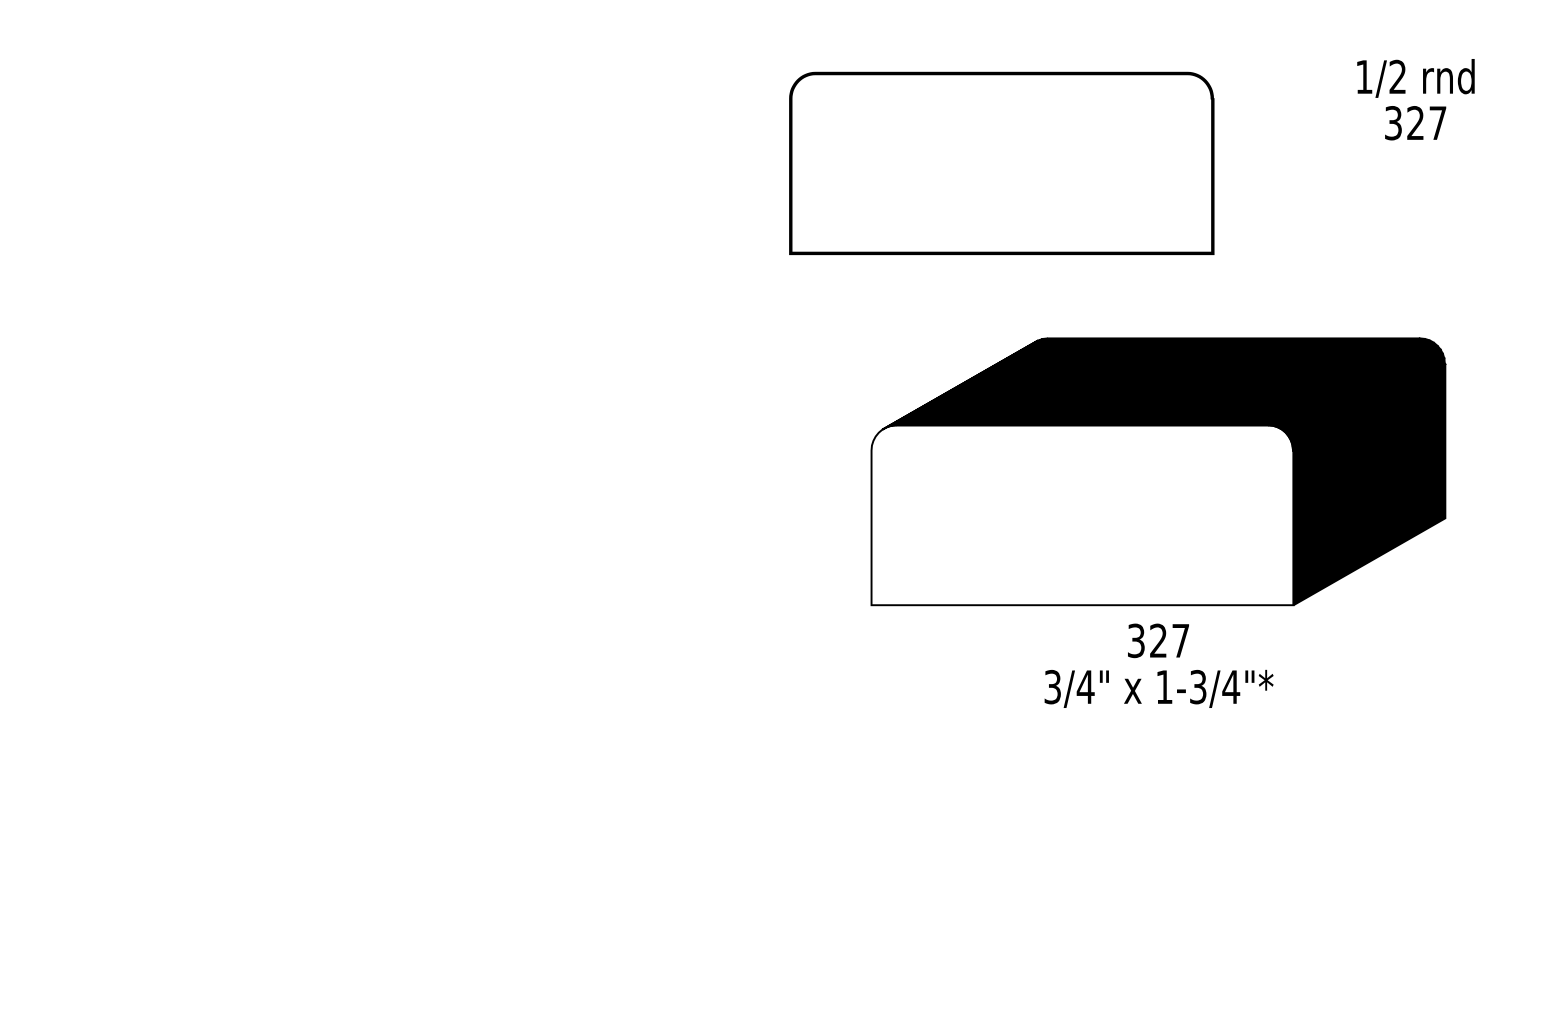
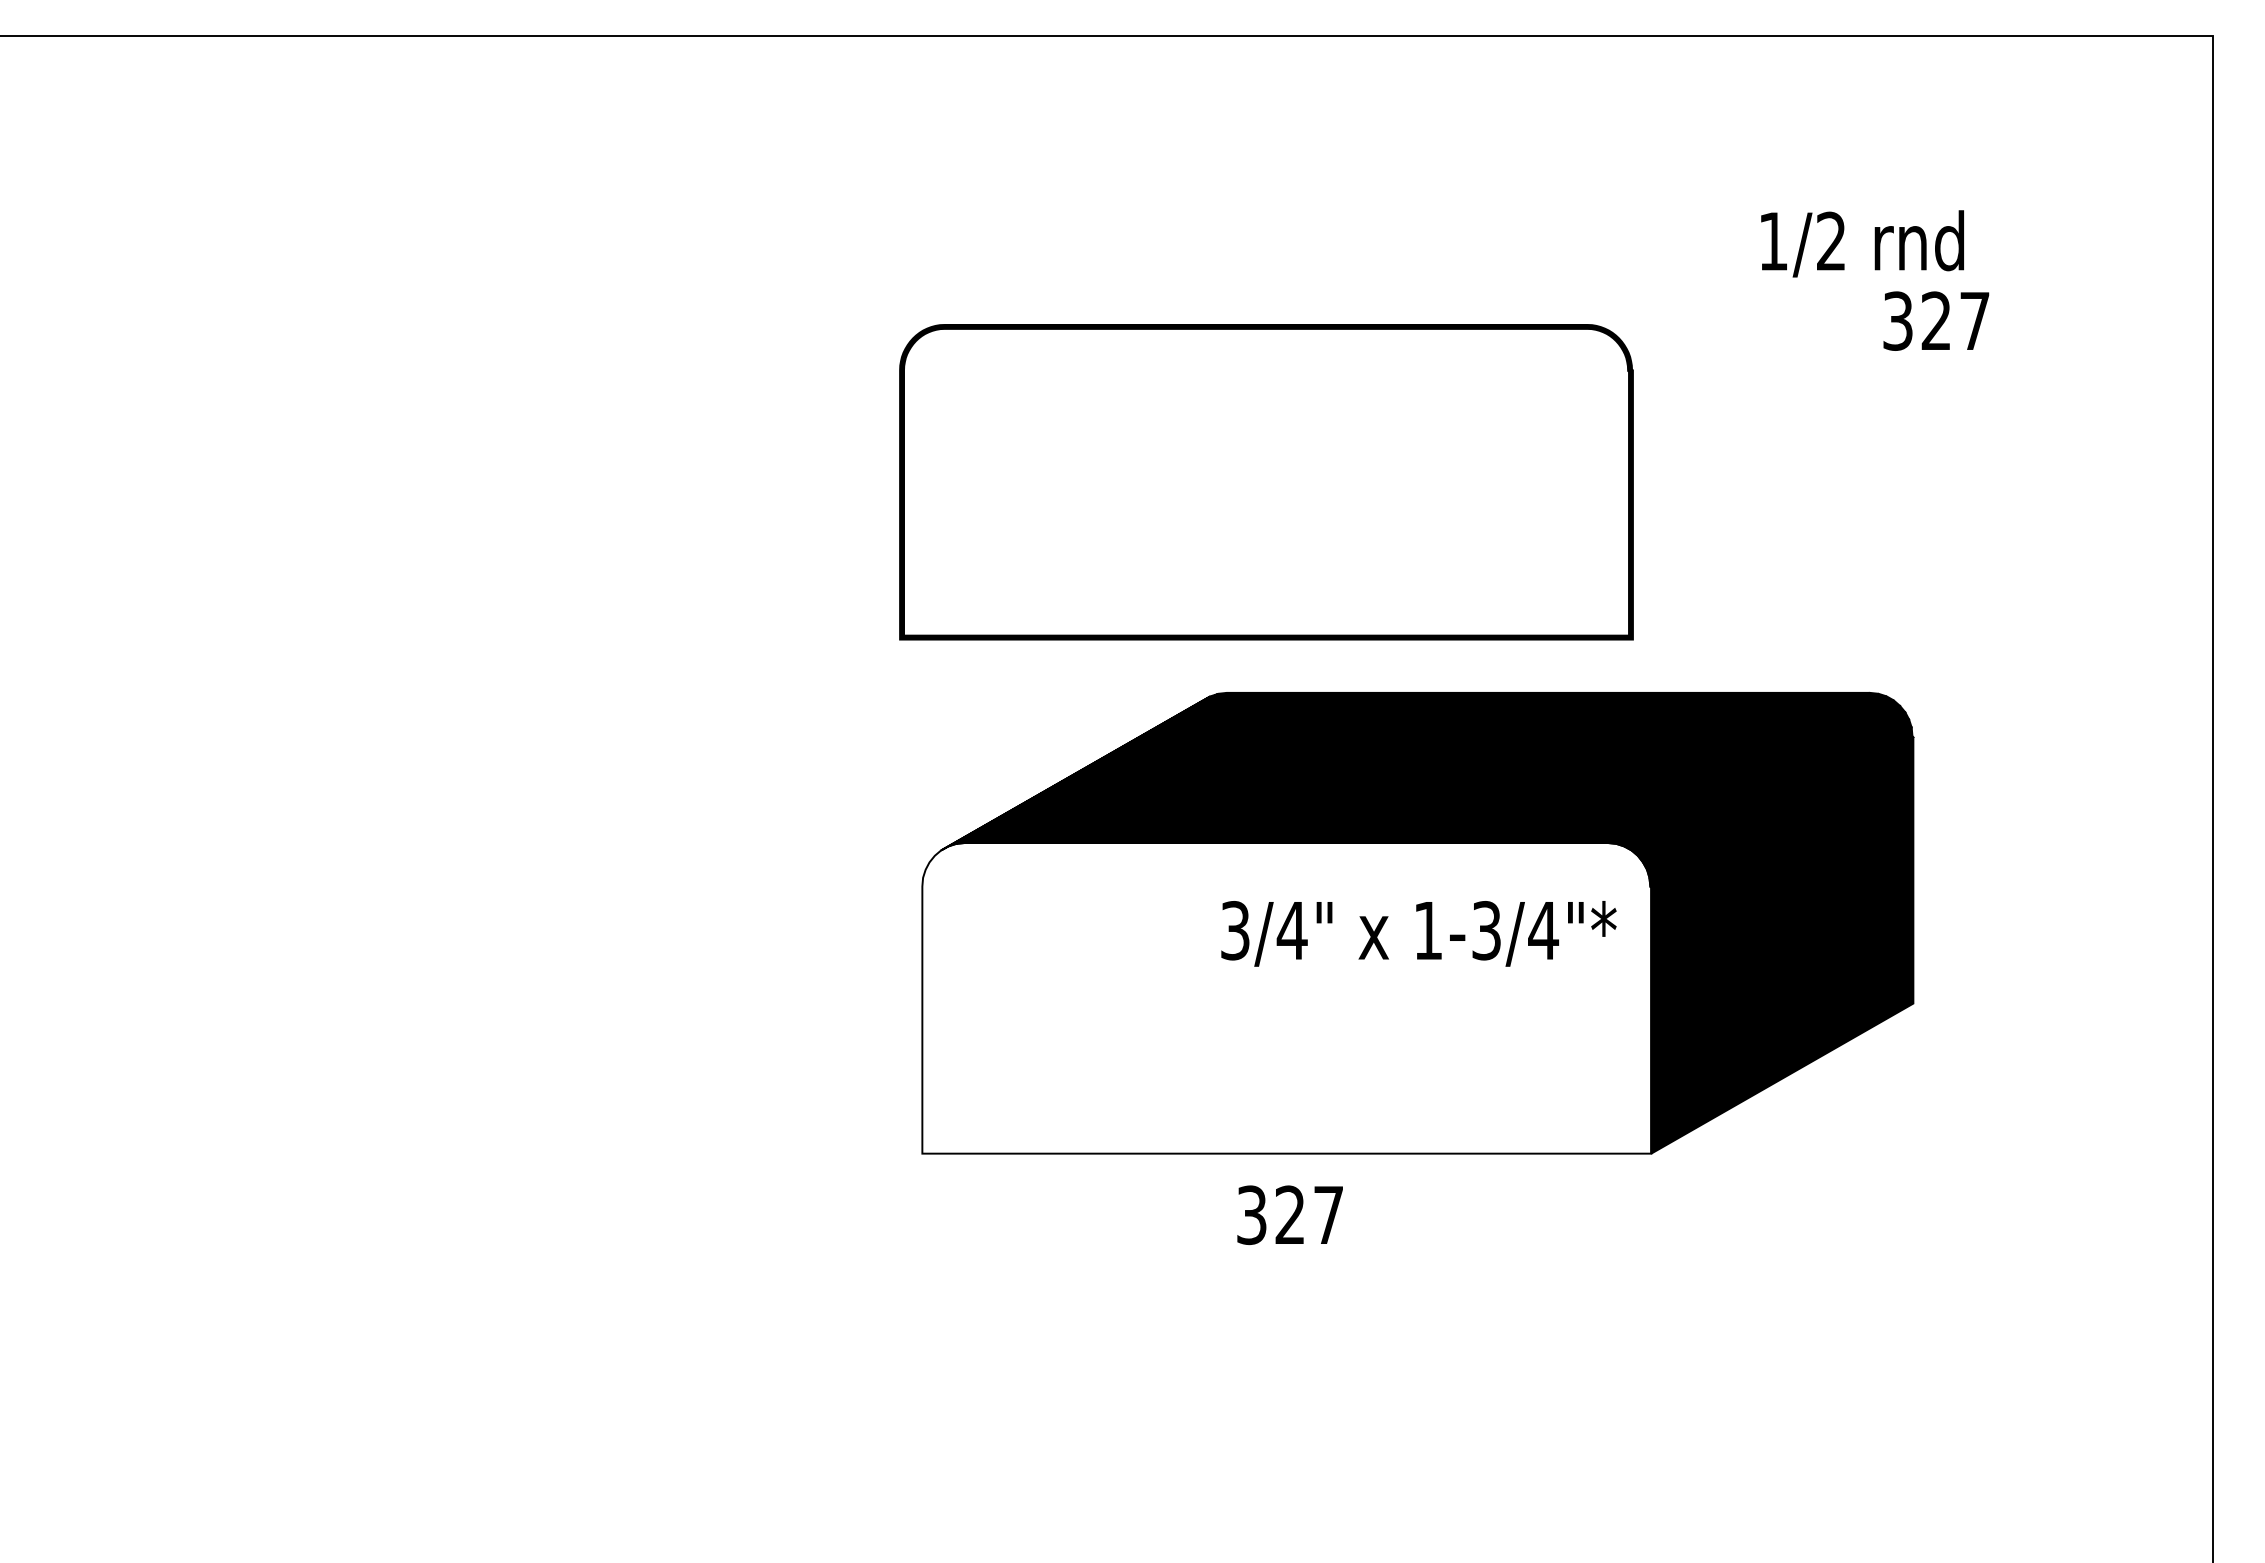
text: (1415, 123) -> (1936, 321), moved
part: (1001, 162) -> (1265, 480), moved
text: (1158, 640) -> (1290, 1214), moved
text: (1158, 688) -> (1417, 933), moved

